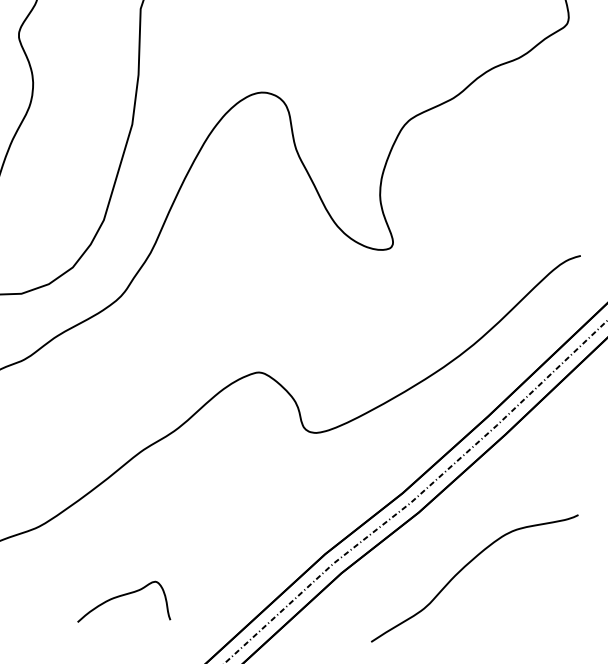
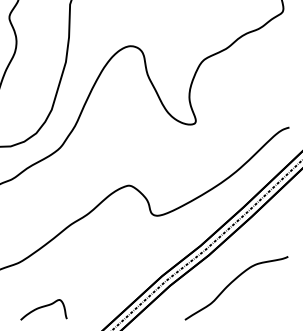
curve: (123, 596) -> (43, 307), moved

